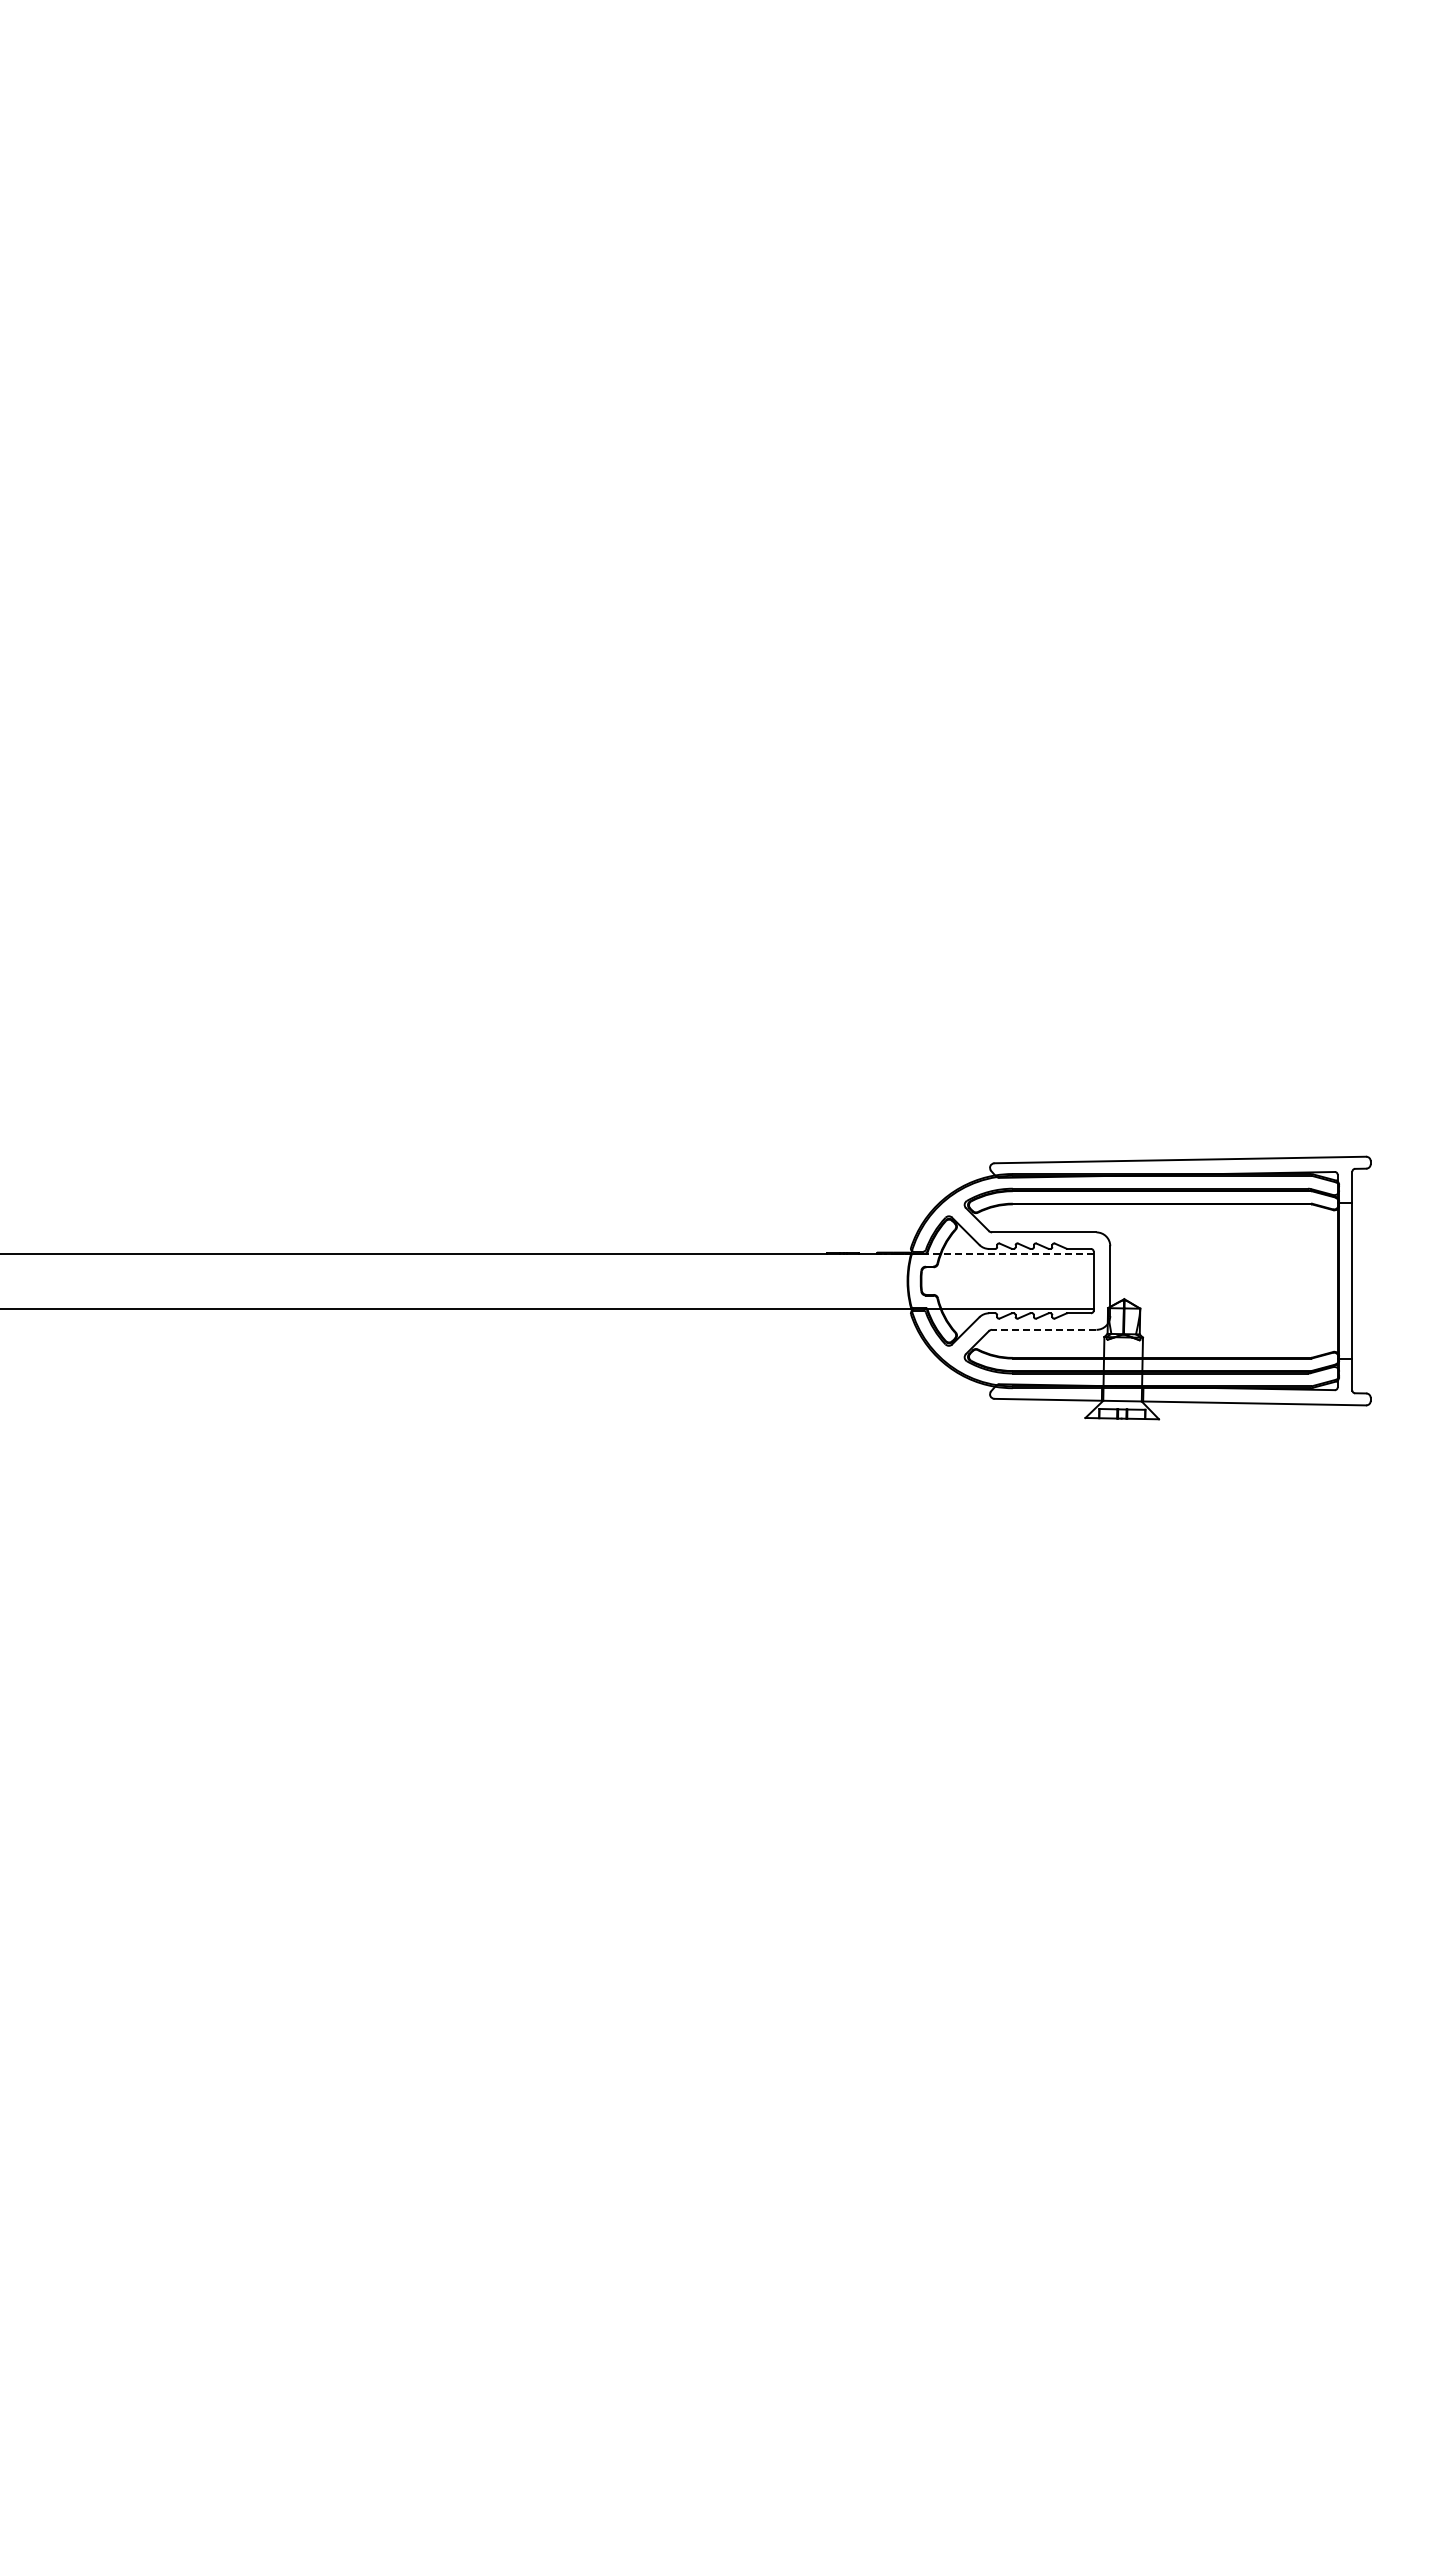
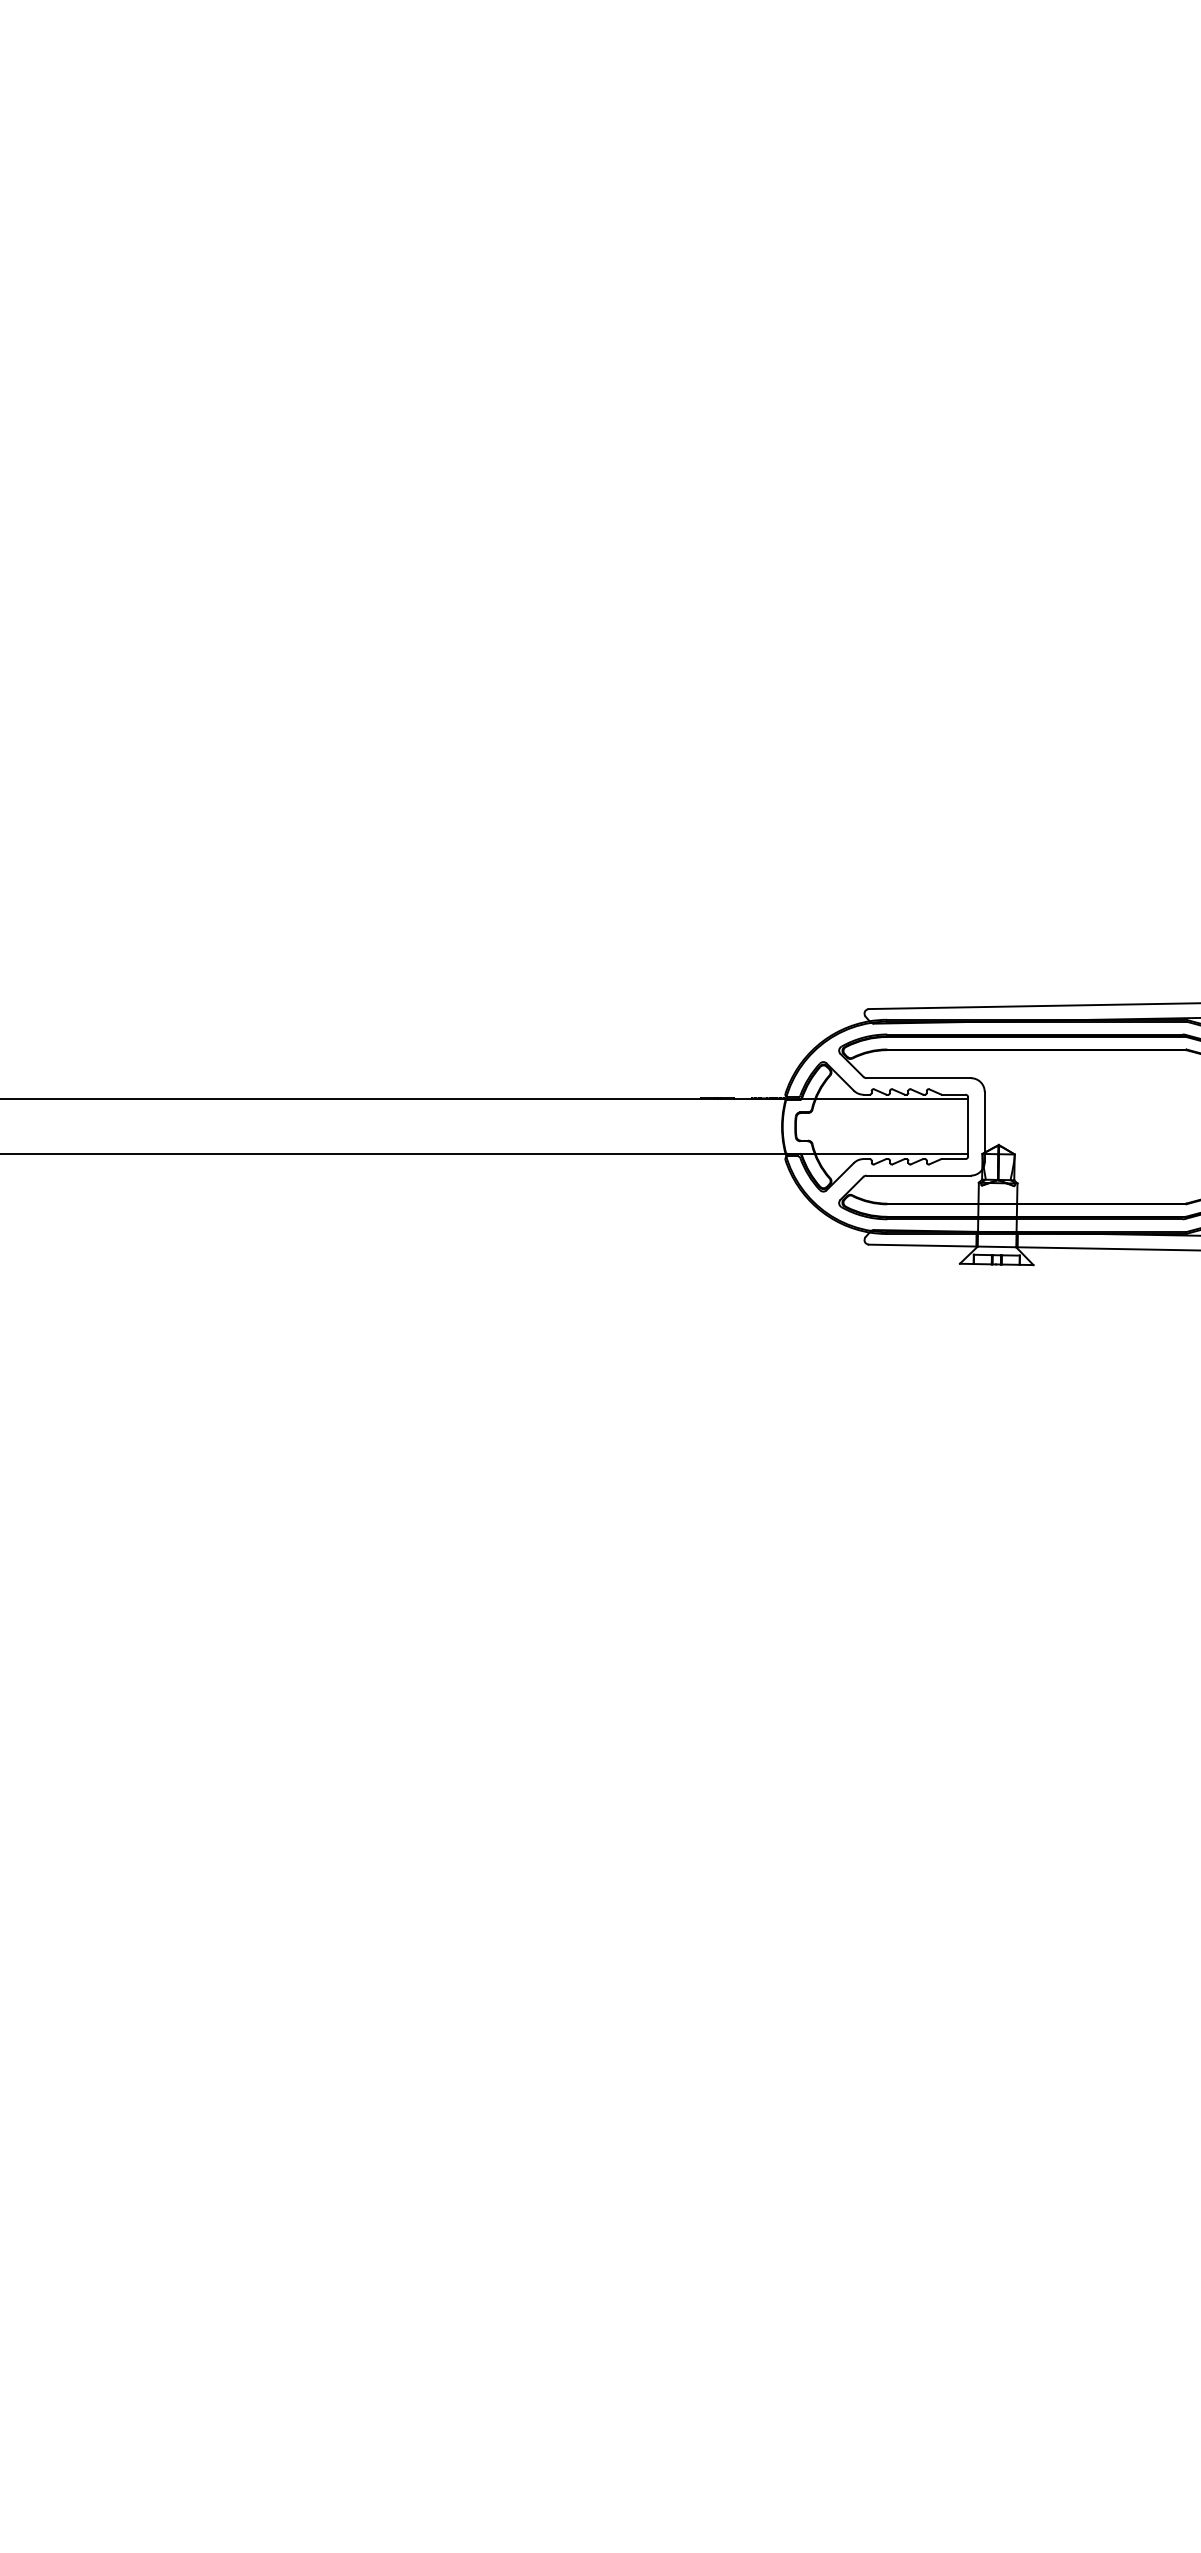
line: (1009, 1253) -> (883, 1099), dashed -> solid
line: (1043, 1329) -> (917, 1175), dashed -> solid

